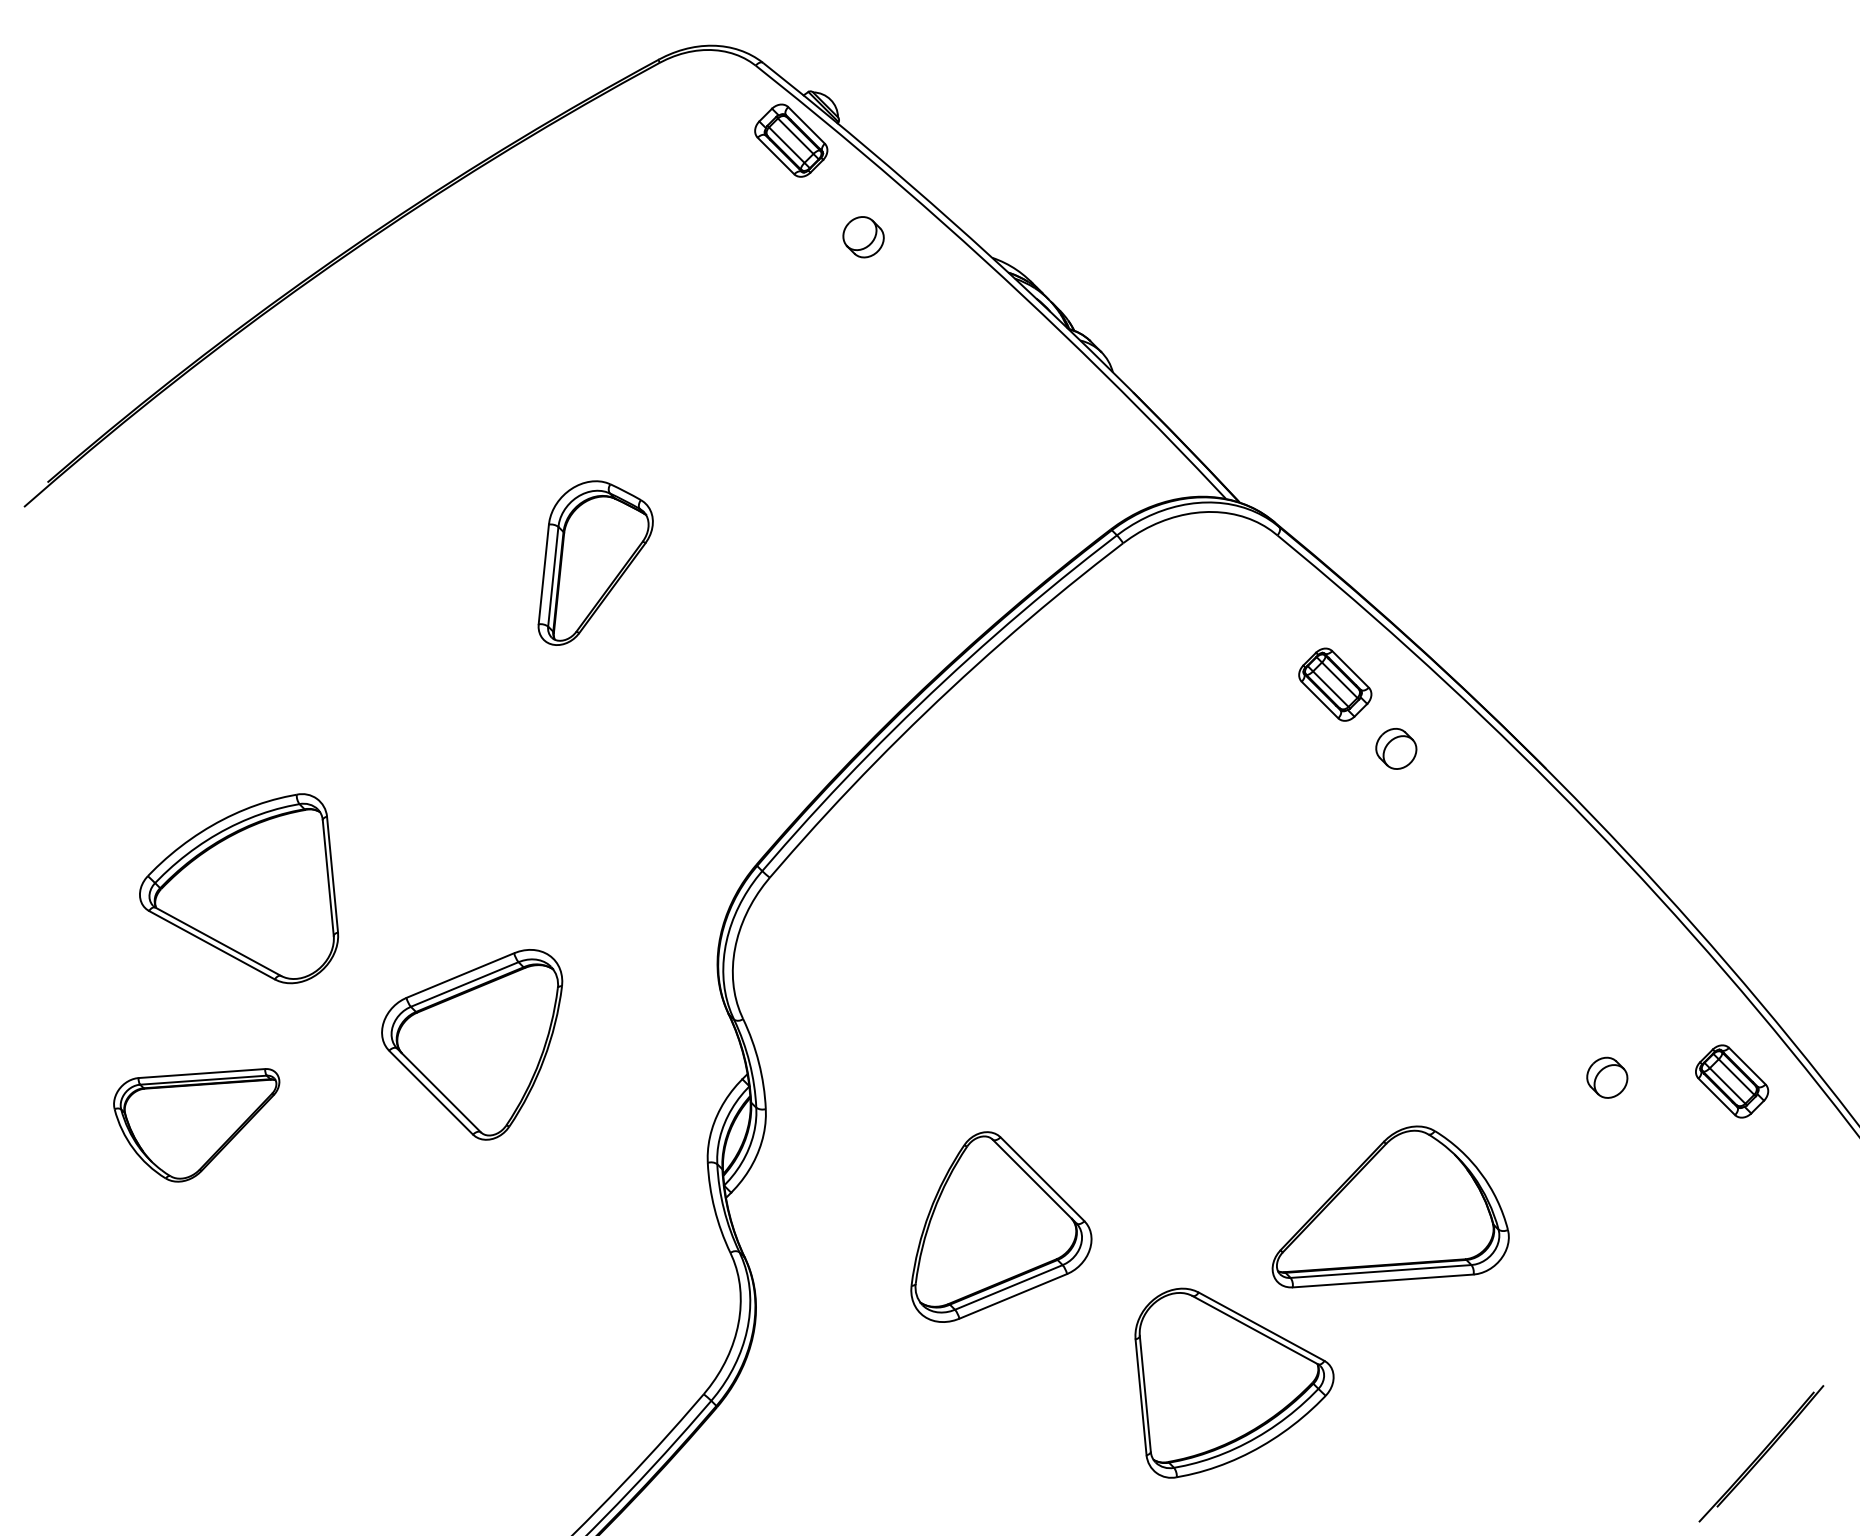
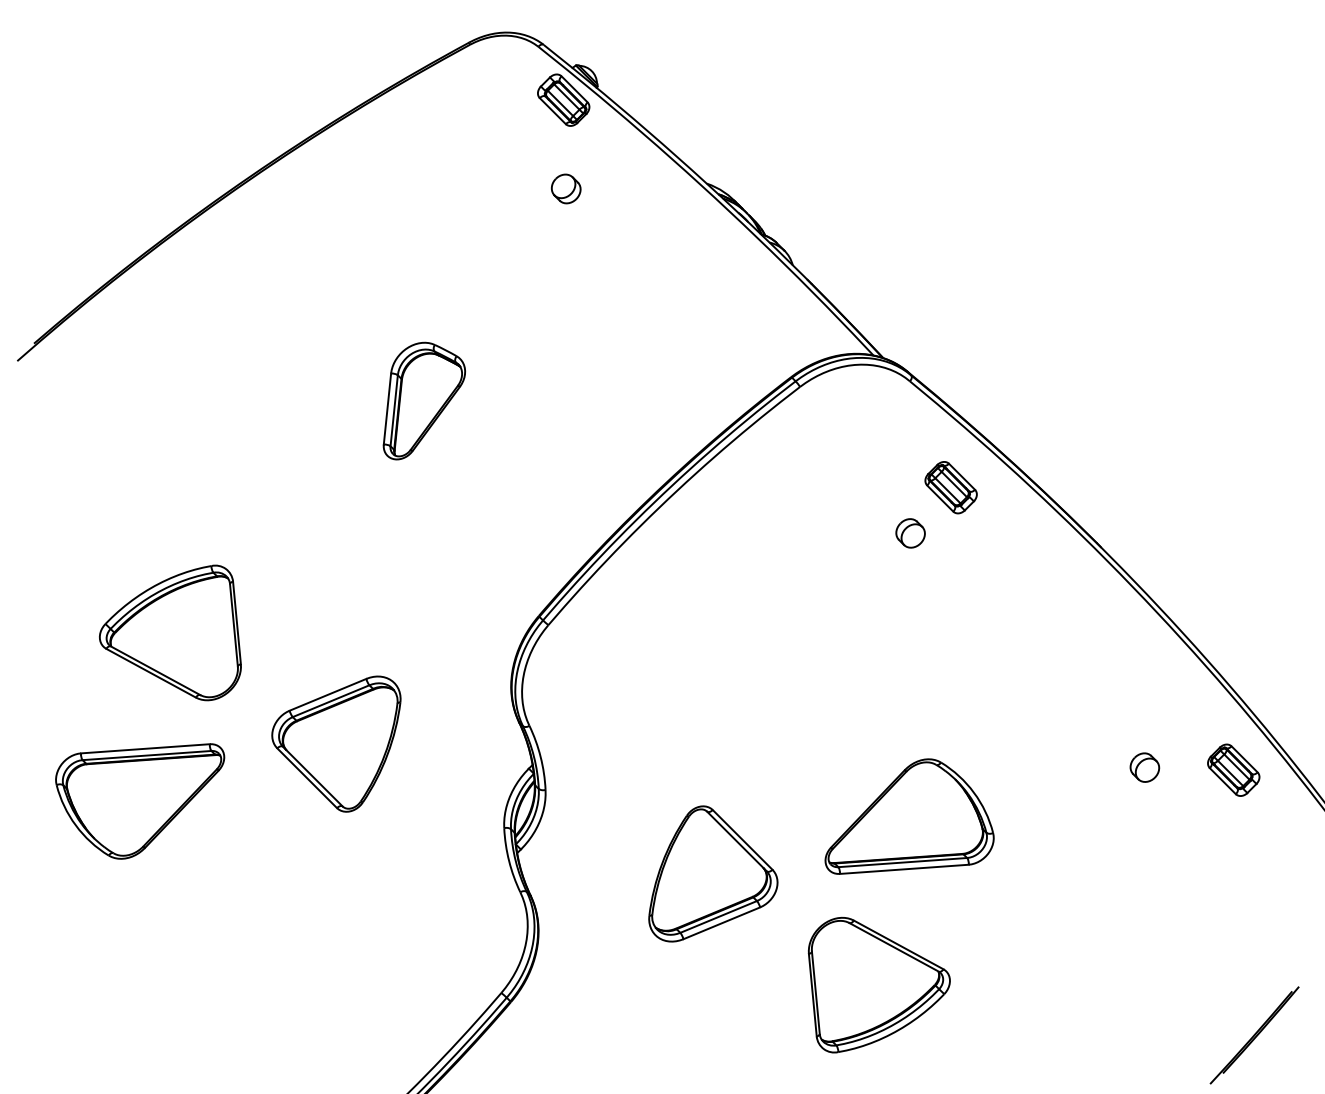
part: (862, 236) -> (565, 188), moved
part: (1396, 749) -> (910, 533), moved
part: (197, 1125) -> (140, 801), size x1.43
part: (1390, 1206) -> (909, 816), moved

